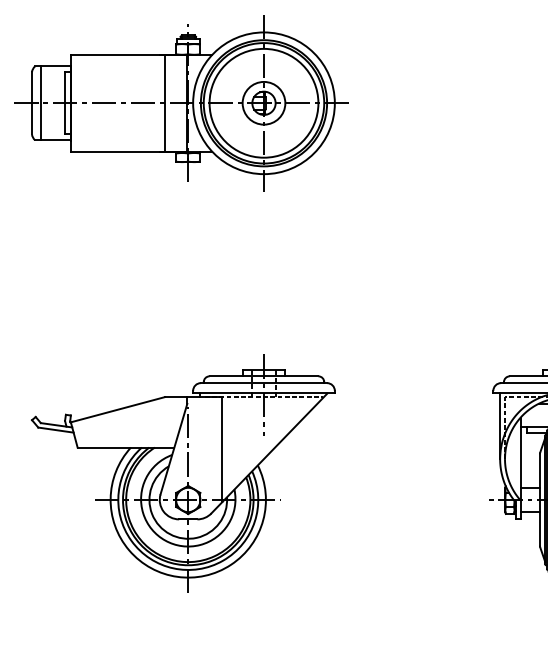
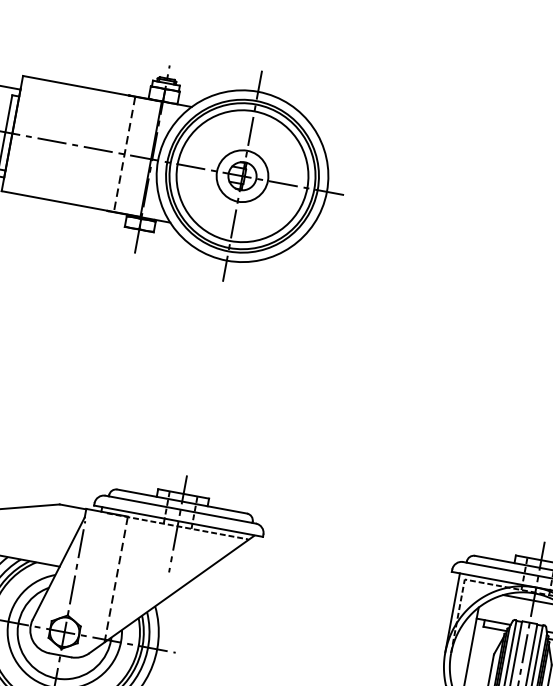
line: (165, 103) -> (125, 154), solid -> dashed
line: (222, 449) -> (116, 579), solid -> dashed

